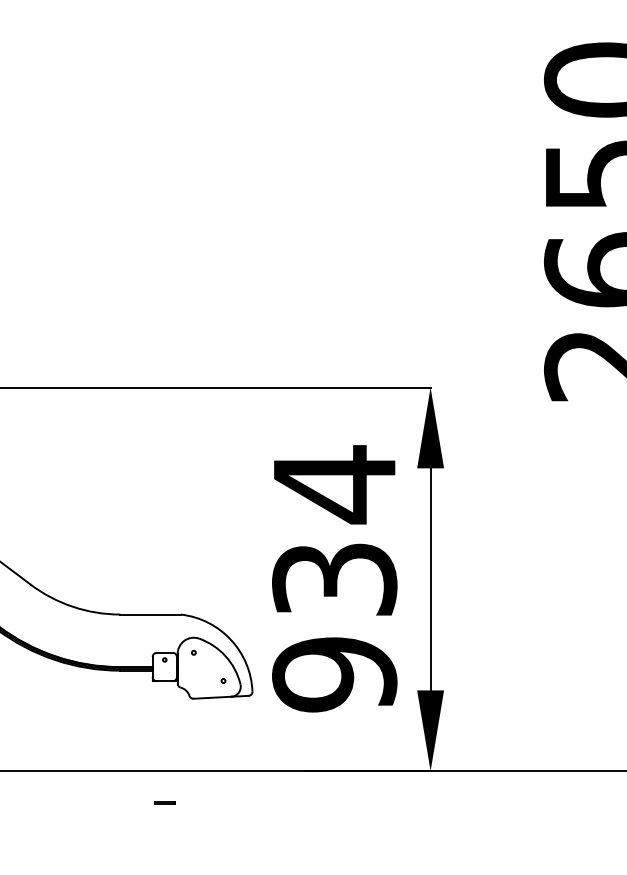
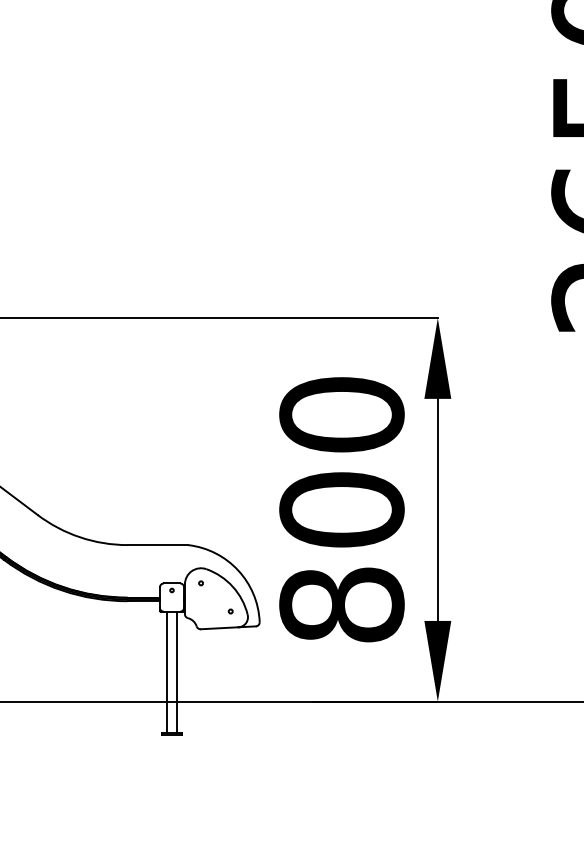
text: (334, 578) -> (341, 509), 934 -> 800
line: (159, 741) -> (166, 672), added
line: (170, 741) -> (177, 672), added

